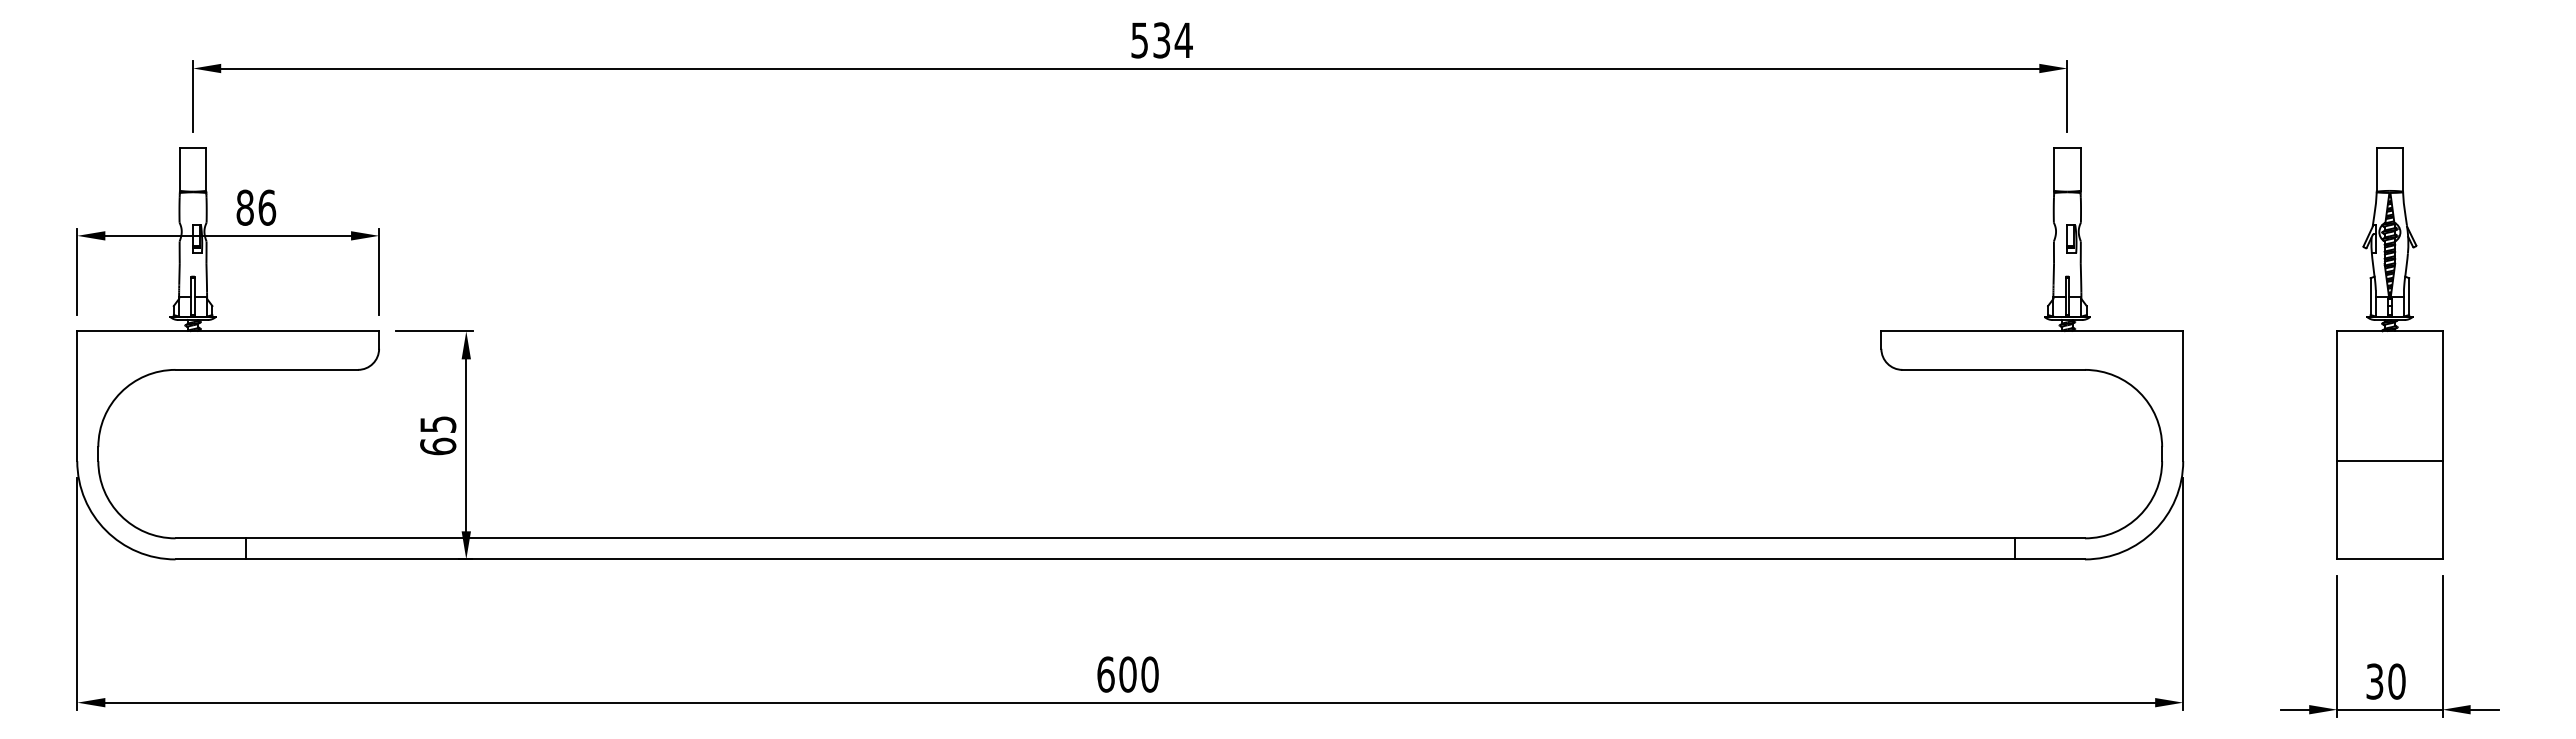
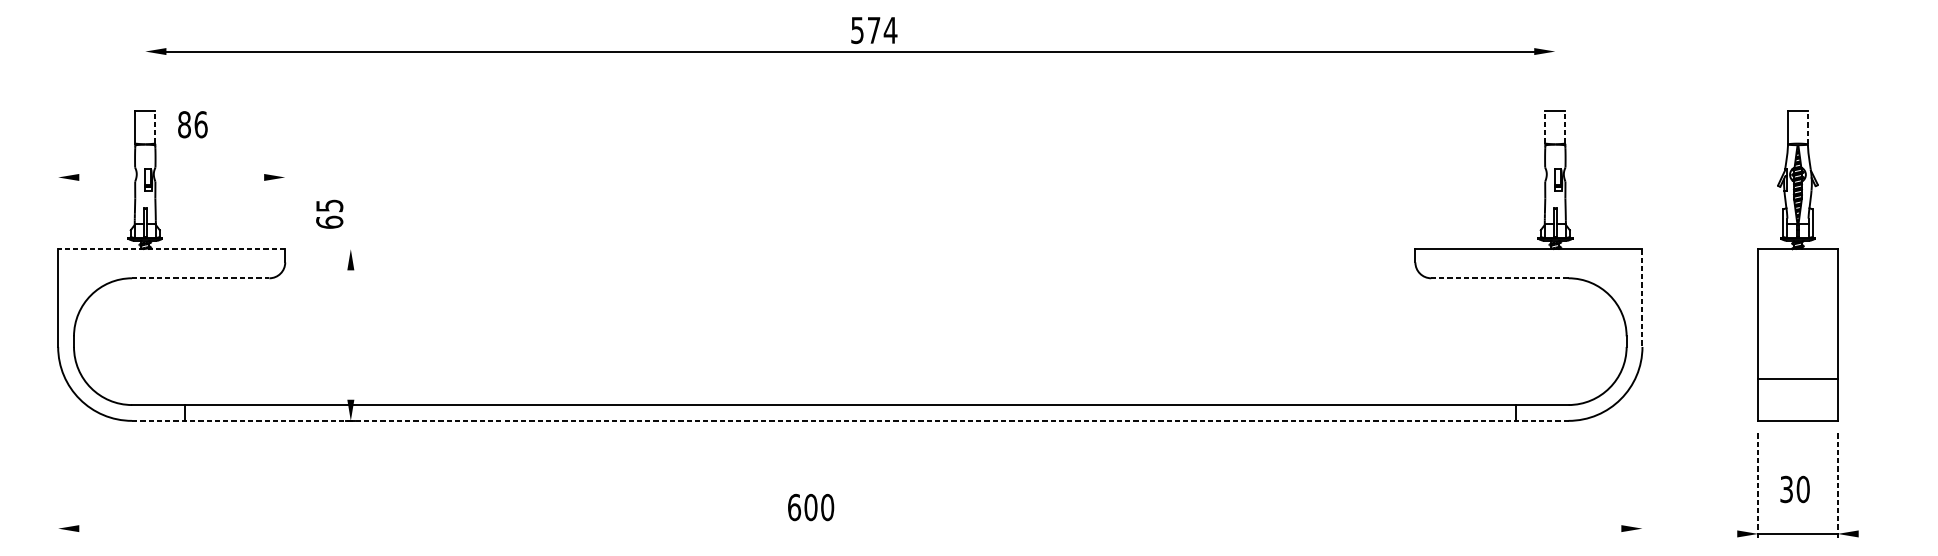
text: (1161, 40) -> (873, 30), 534 -> 574
line: (193, 96) -> (145, 72), removed
line: (2067, 96) -> (1555, 72), removed
line: (206, 168) -> (155, 126), solid -> dashed
line: (2054, 168) -> (1545, 126), solid -> dashed
line: (2080, 168) -> (1565, 126), solid -> dashed
line: (2403, 169) -> (1808, 127), solid -> dashed
text: (256, 207) -> (193, 124), moved
line: (228, 235) -> (171, 177), removed
line: (77, 271) -> (58, 204), removed
line: (379, 271) -> (285, 204), removed
line: (228, 331) -> (171, 249), solid -> dashed
line: (434, 331) -> (326, 249), removed
line: (267, 369) -> (201, 278), solid -> dashed
line: (1993, 369) -> (1499, 278), solid -> dashed
line: (2183, 396) -> (1642, 298), solid -> dashed
text: (438, 435) -> (329, 214), moved
line: (466, 445) -> (350, 335), removed
line: (2389, 461) -> (1797, 379), moved
line: (1130, 559) -> (850, 420), solid -> dashed
line: (77, 593) -> (58, 446), removed
line: (2183, 593) -> (1642, 446), removed
line: (2337, 646) -> (1758, 486), solid -> dashed
line: (2442, 646) -> (1837, 486), solid -> dashed
text: (1127, 674) -> (810, 507), moved
text: (2385, 681) -> (1794, 489), moved
line: (1130, 702) -> (850, 528), removed
line: (2295, 709) -> (1726, 533), removed
line: (2484, 709) -> (1869, 533), removed

